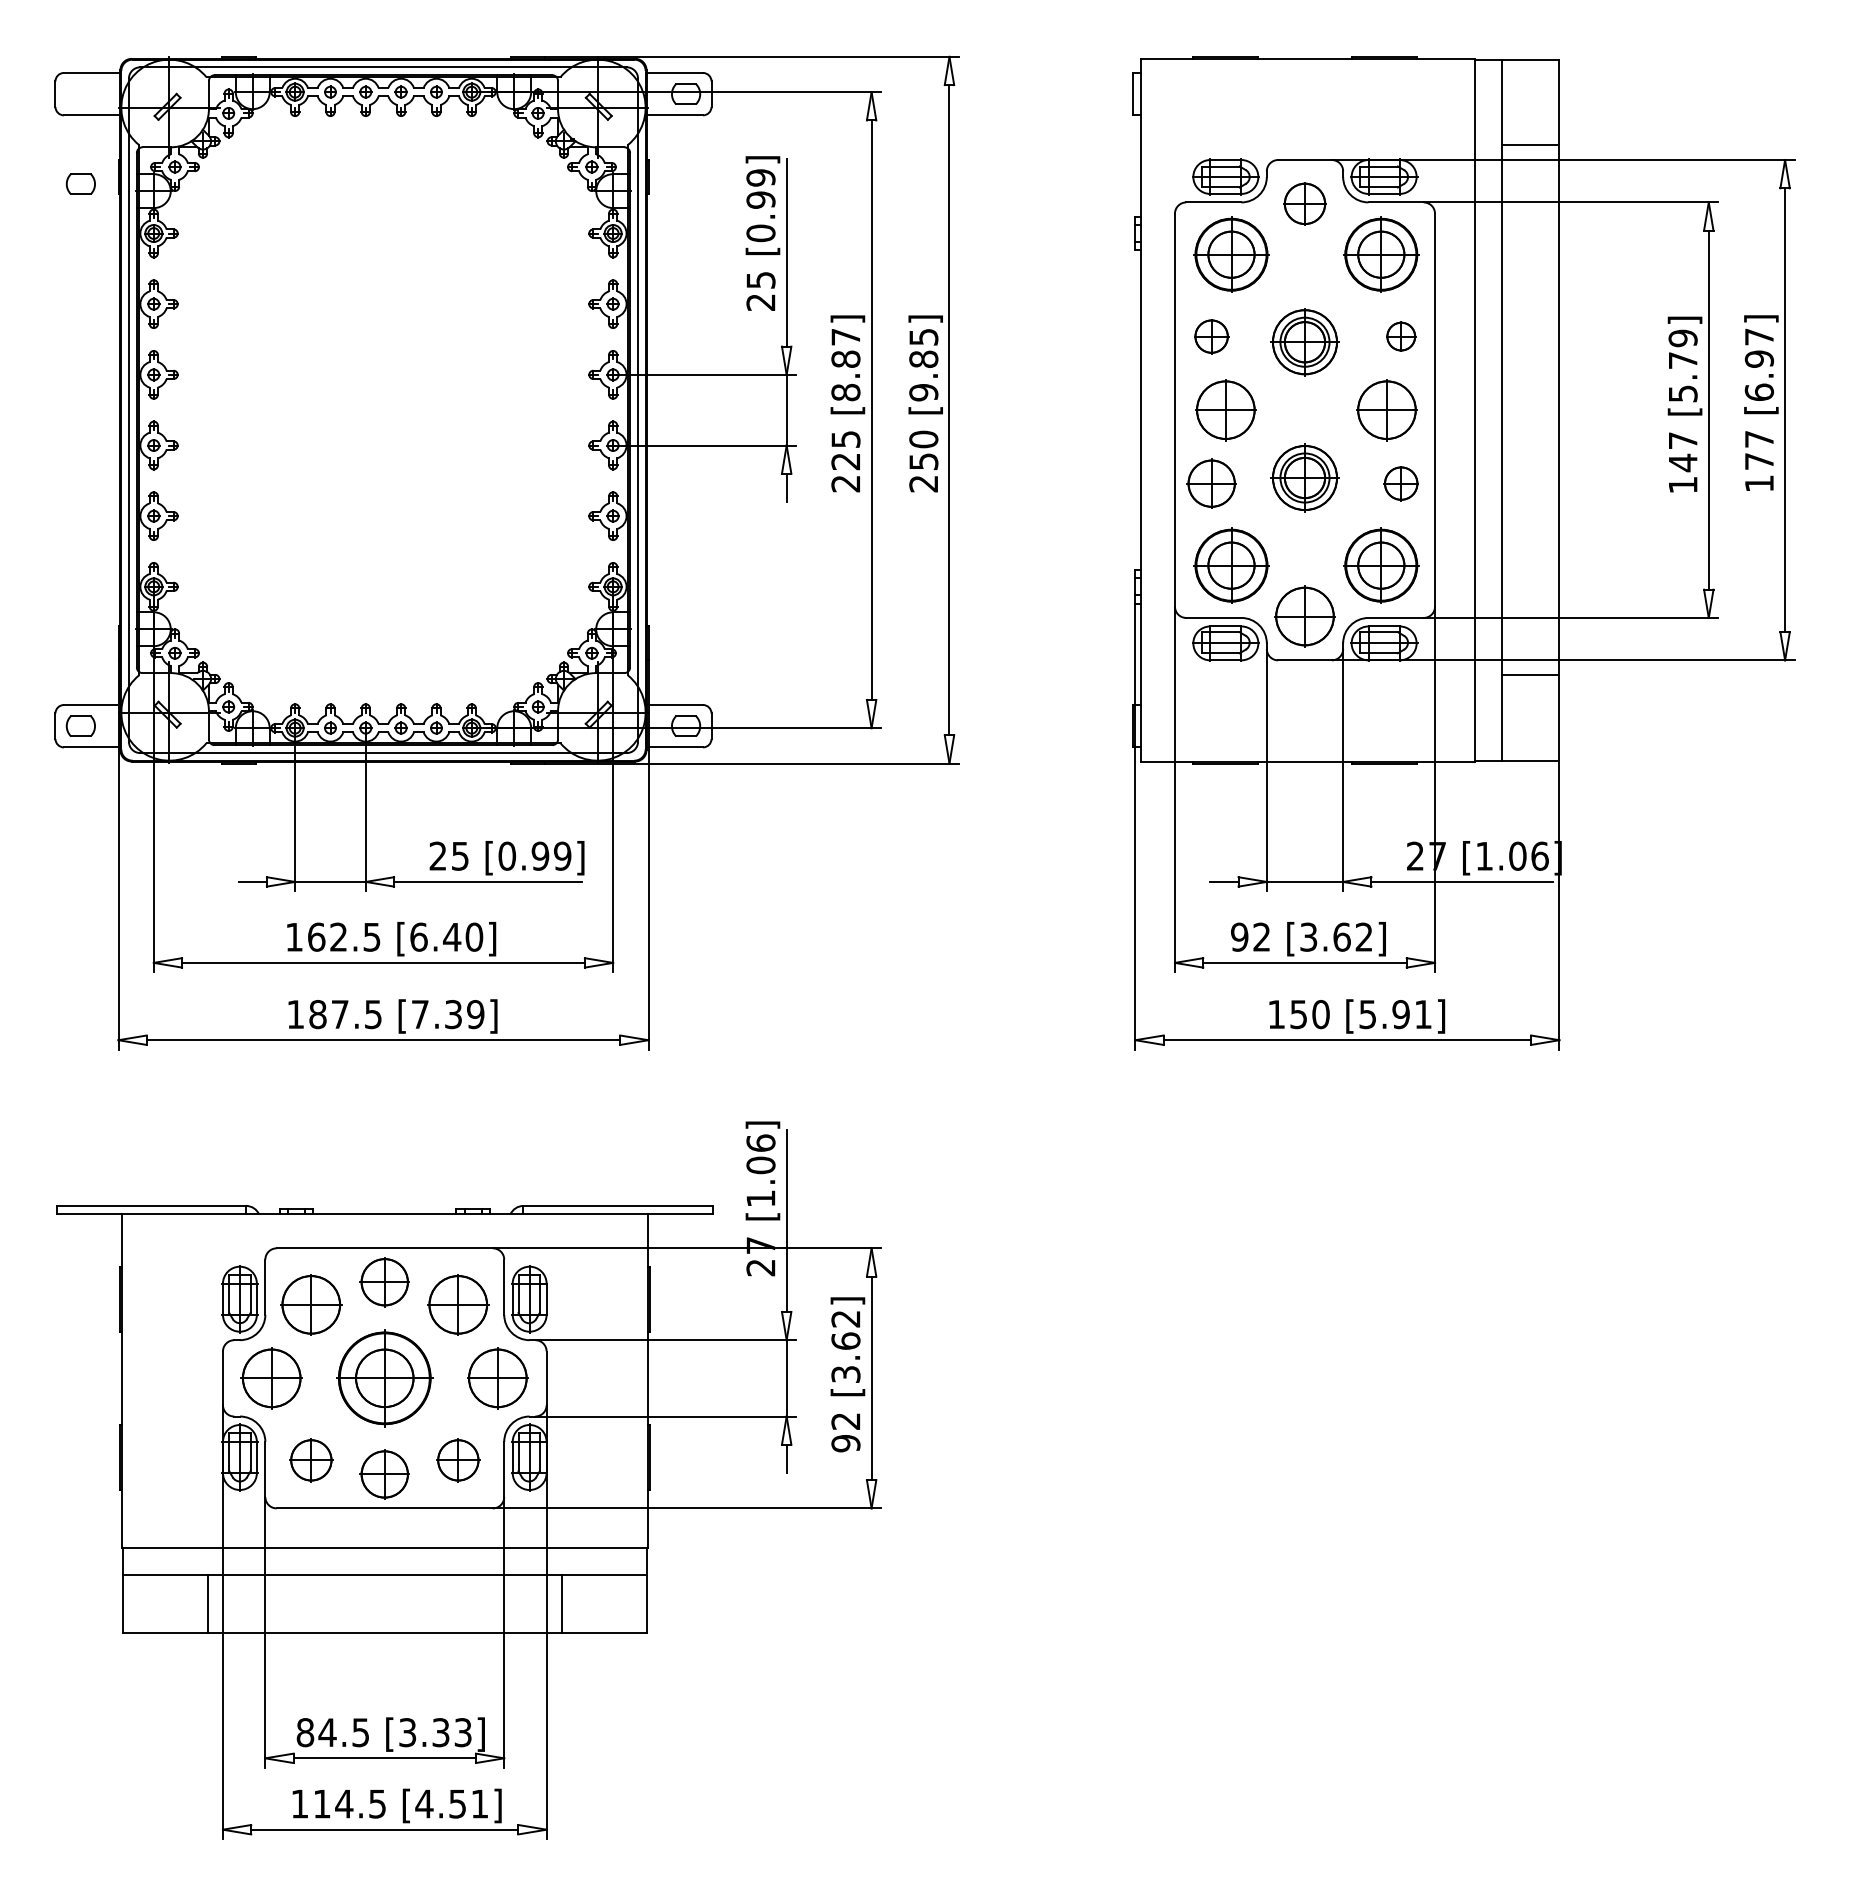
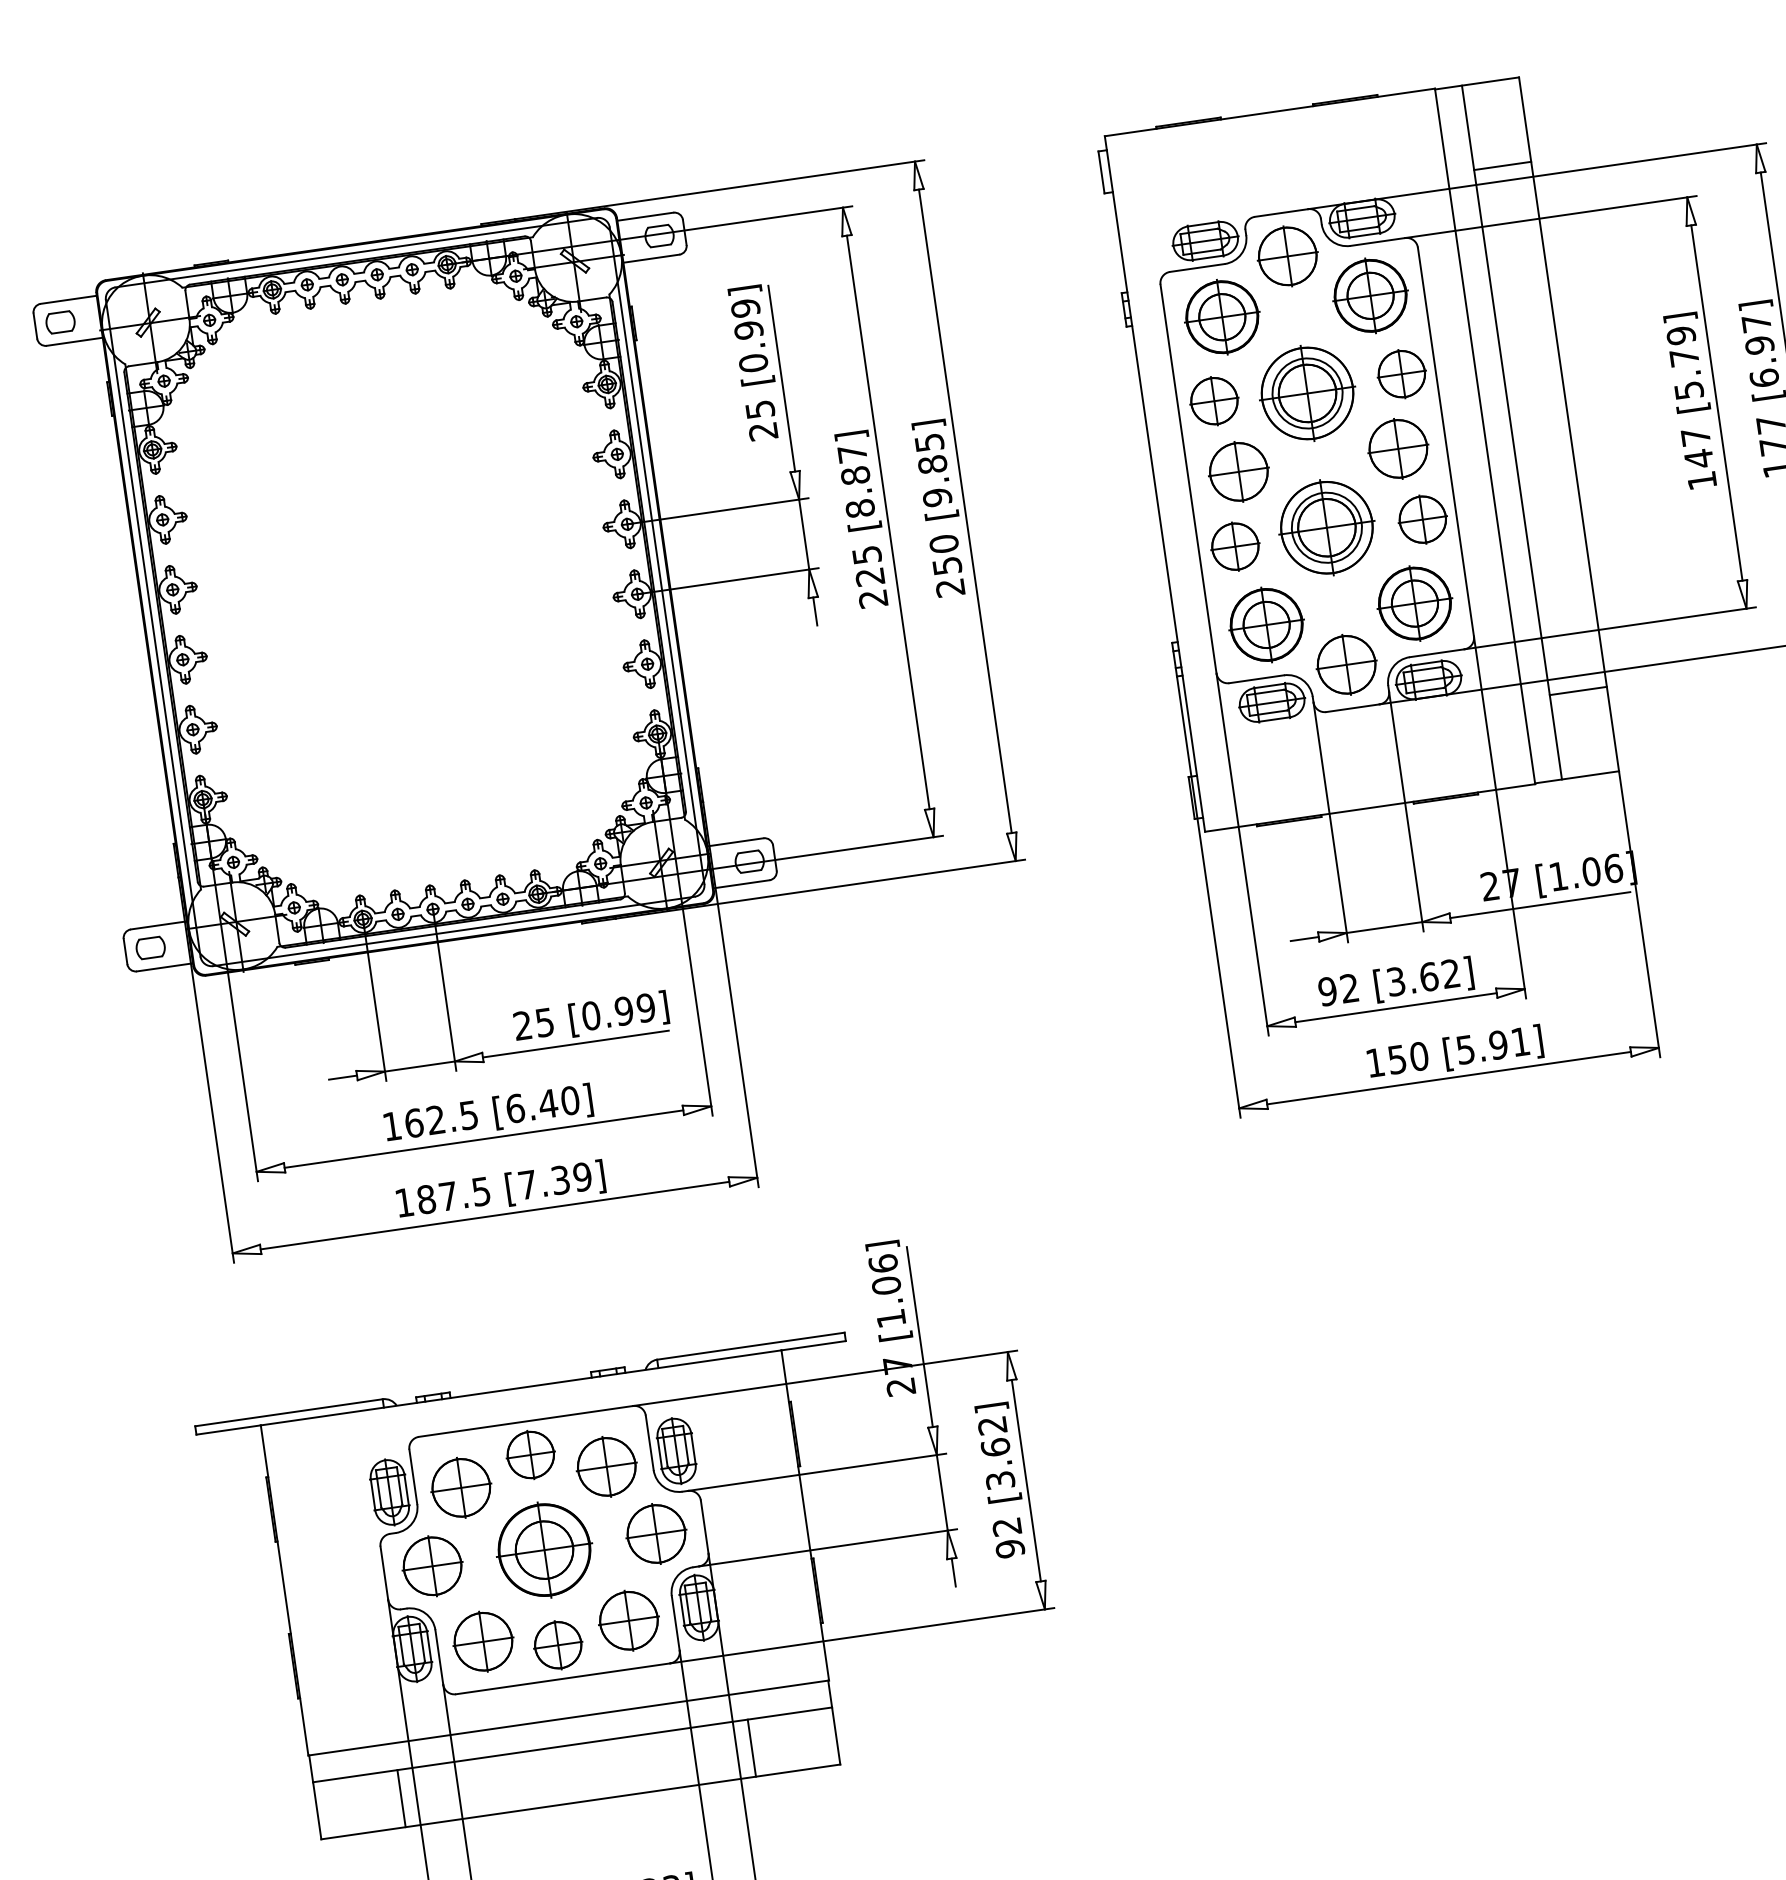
part: (80, 183) -> (60, 321), moved
part: (1304, 203) -> (1287, 256), size x1.43
part: (1211, 336) -> (1214, 401), size x1.43
part: (1401, 336) -> (1402, 373), size x1.67
part: (1304, 341) -> (1306, 392), size x1.43
part: (1304, 477) -> (1326, 527), size x1.43
part: (1401, 483) -> (1423, 519), size x1.43
part: (311, 1460) -> (483, 1641), size x1.43
part: (458, 1460) -> (629, 1620), size x1.43

